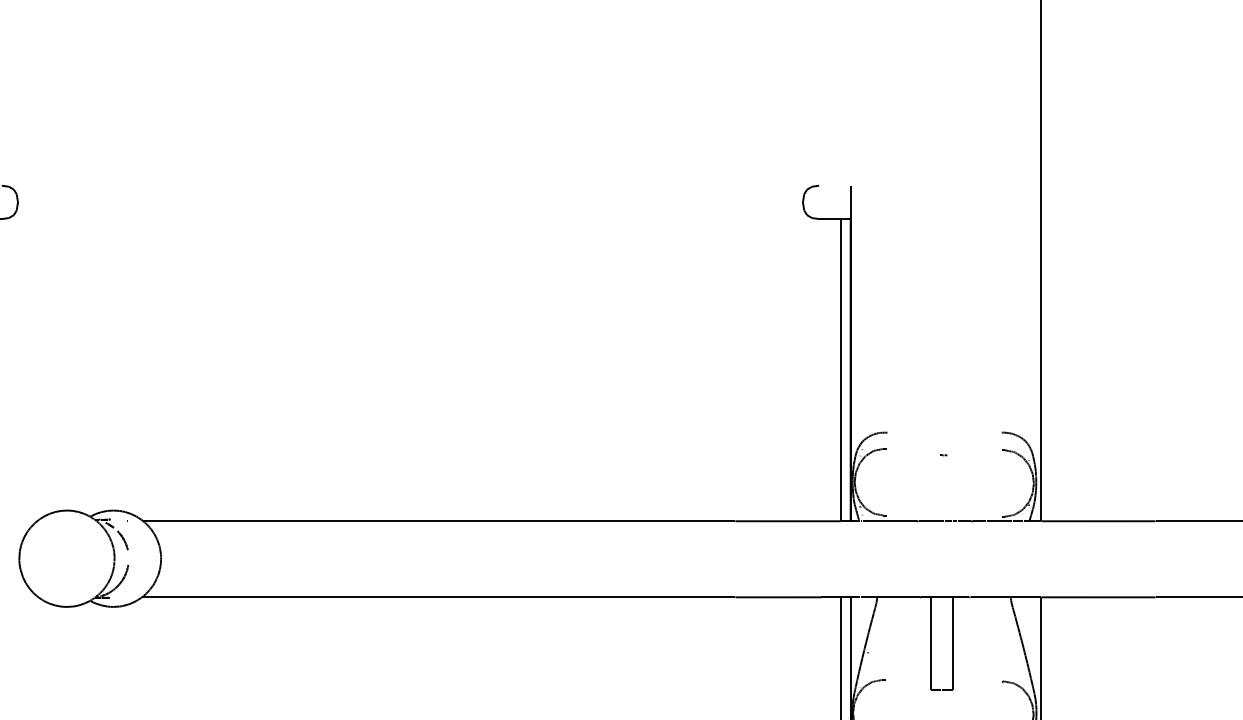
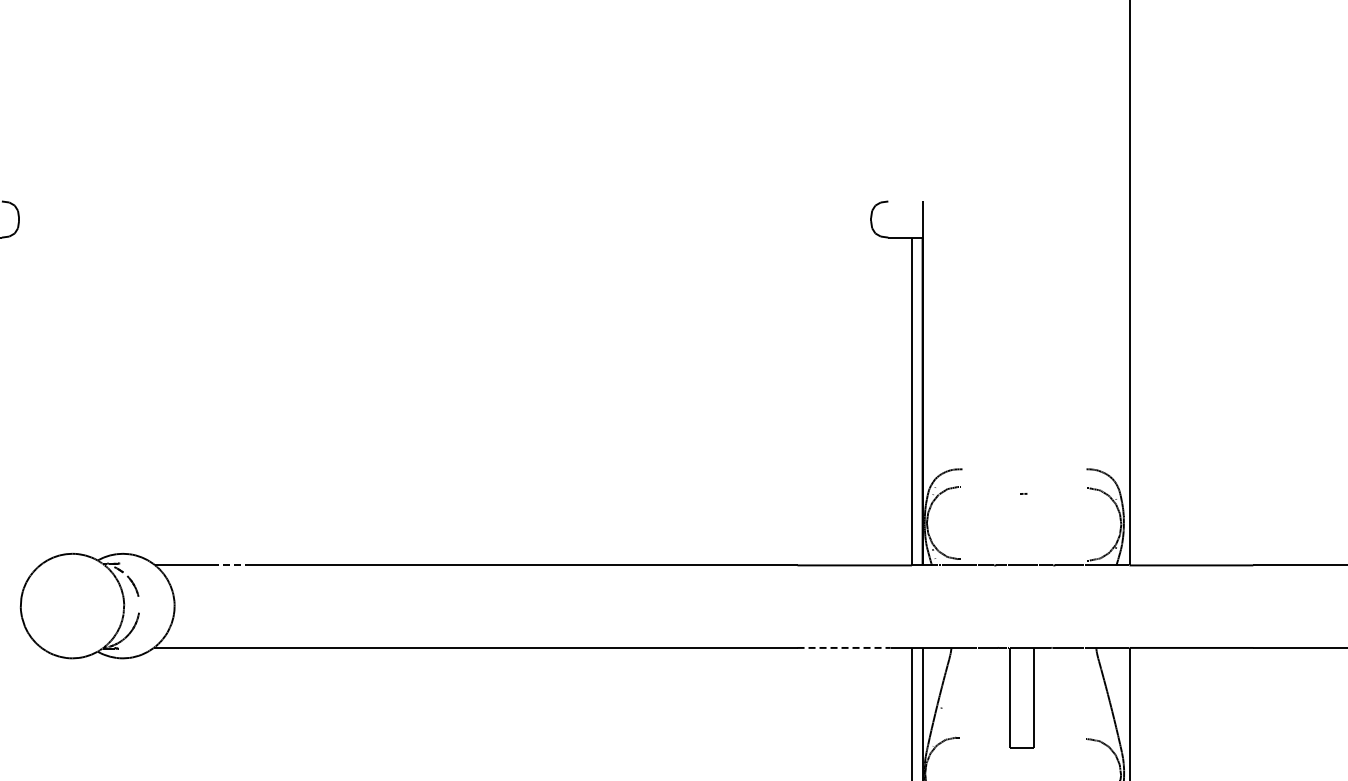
line: (211, 521) -> (229, 565), solid -> dashed
line: (778, 596) -> (844, 647), solid -> dashed

